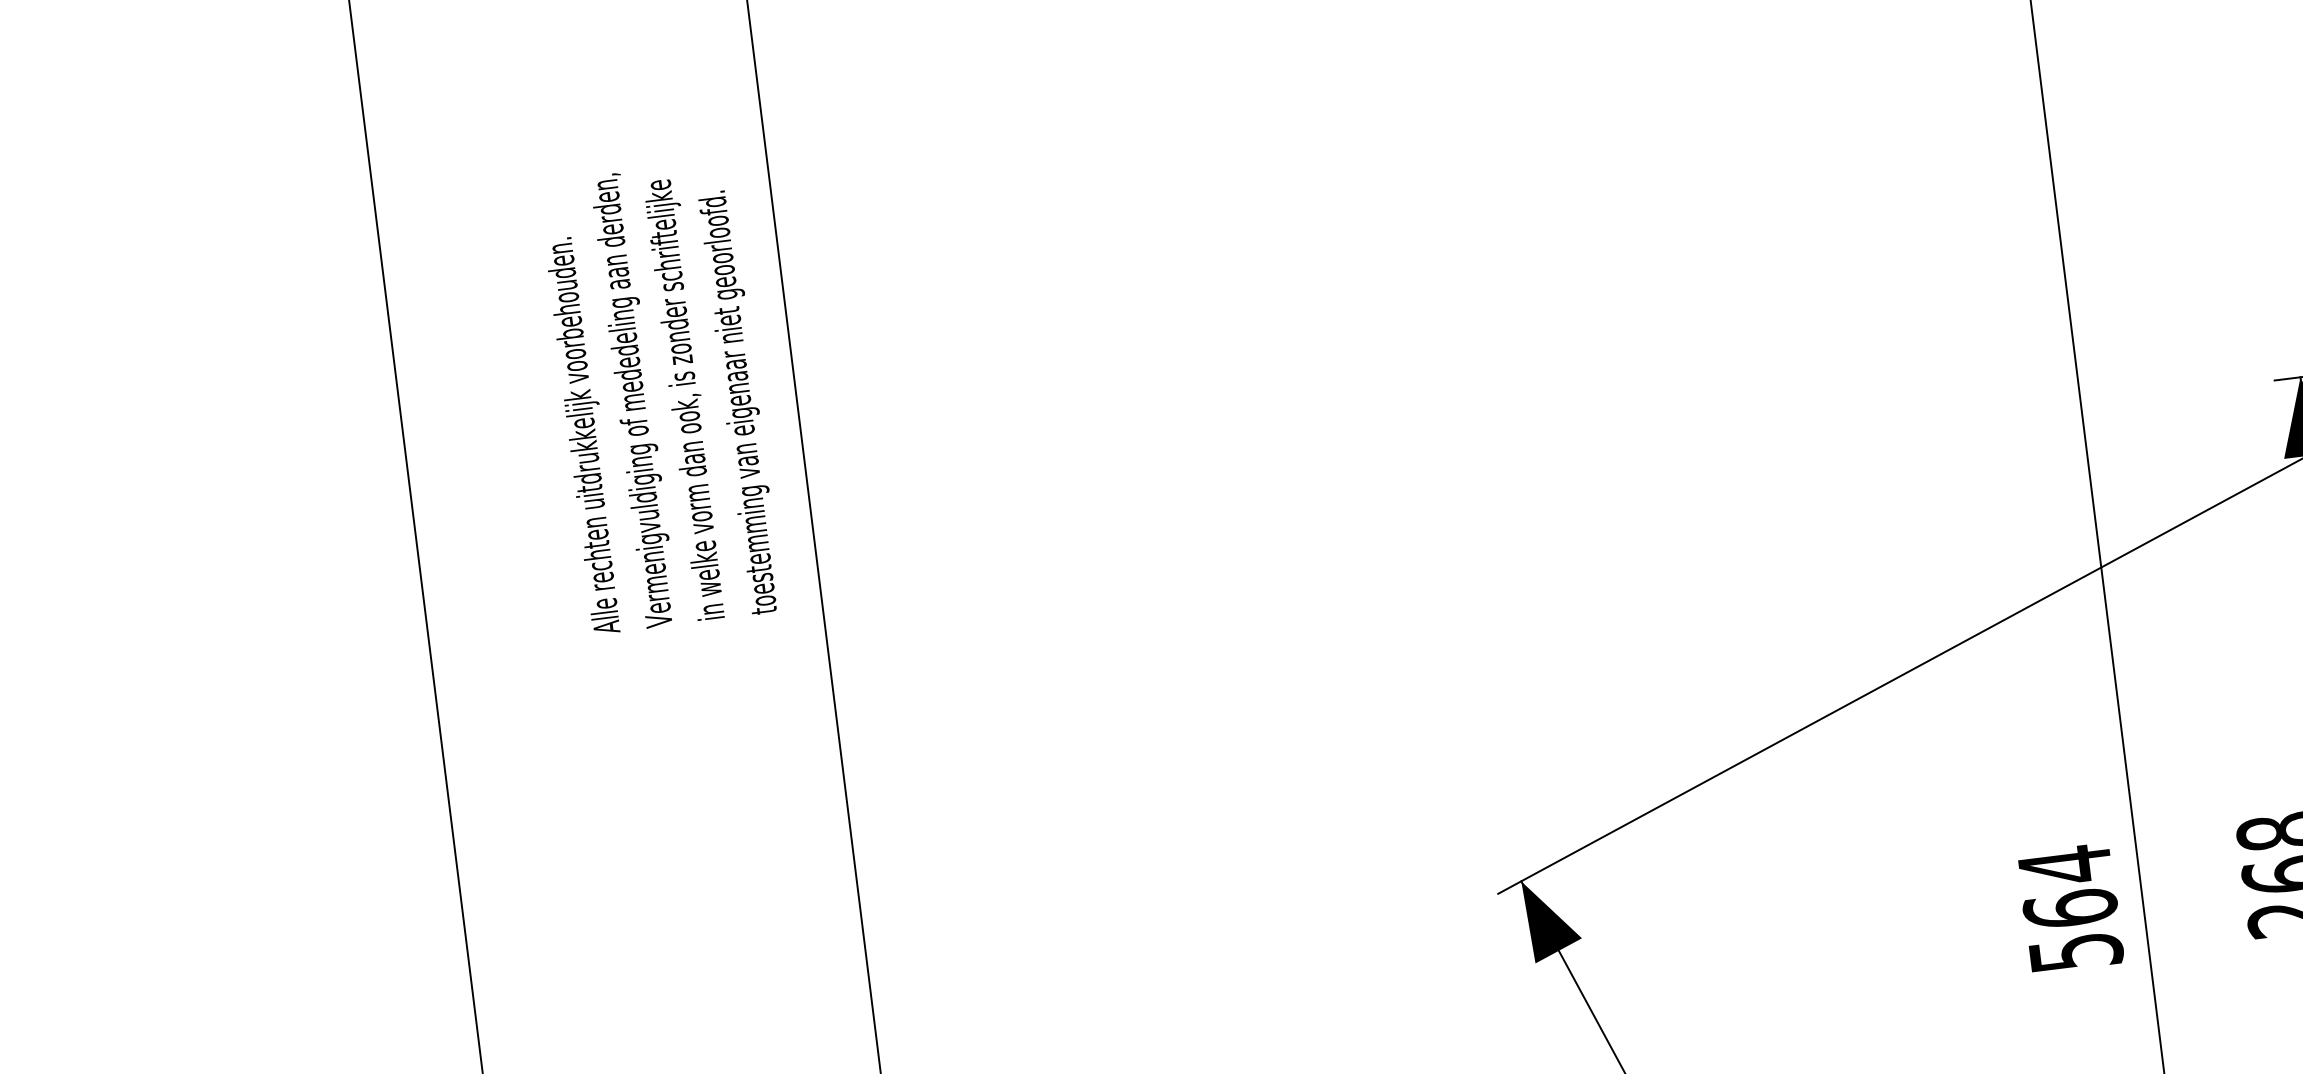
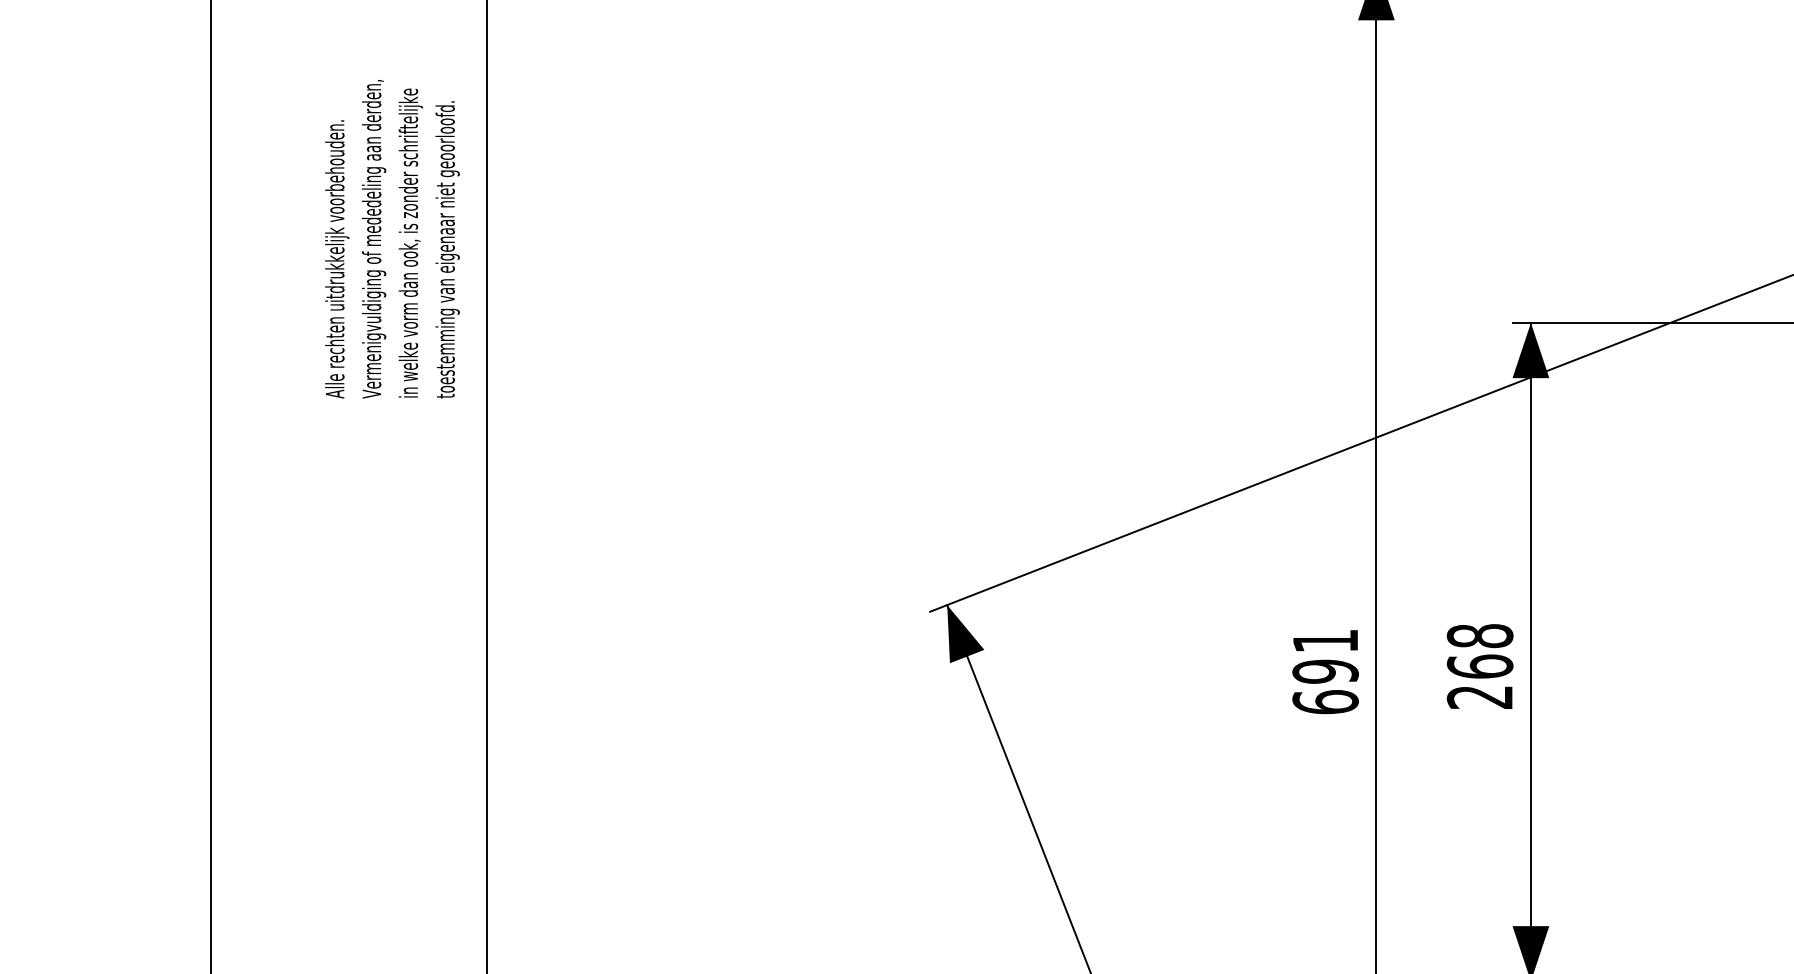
text: (660, 397) -> (392, 239), moved
text: (2070, 908) -> (1325, 671), 564 -> 691

